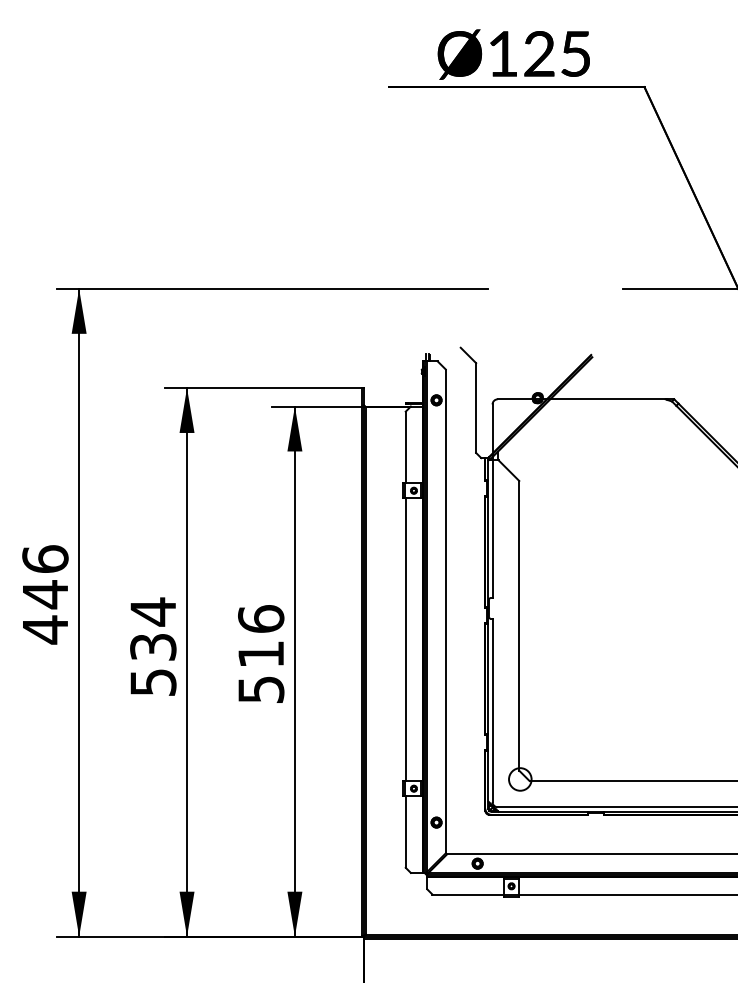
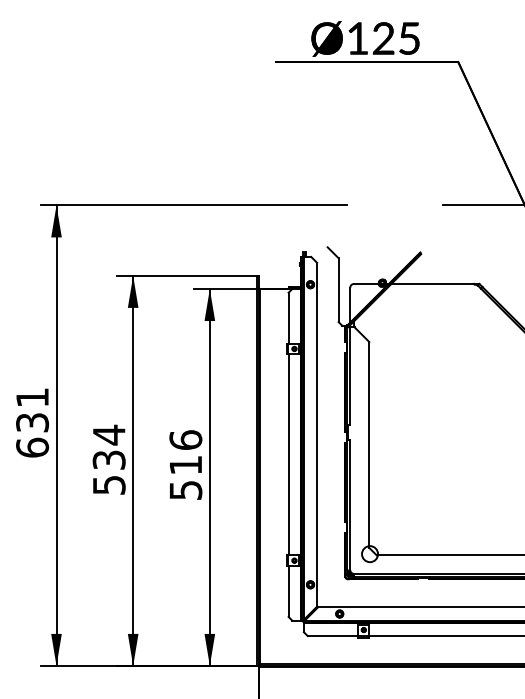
text: (45, 594) -> (32, 422), 446 -> 631

